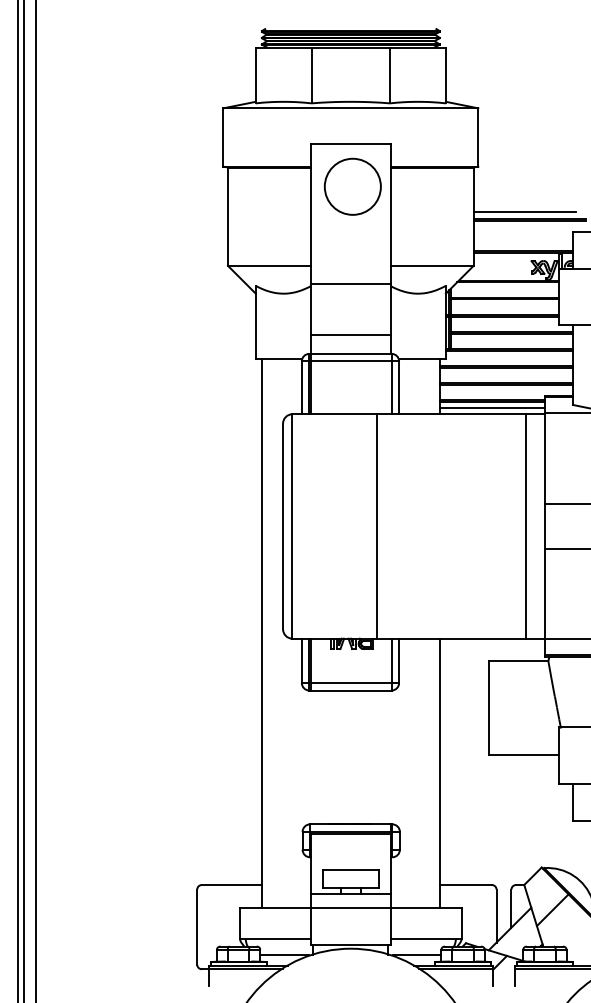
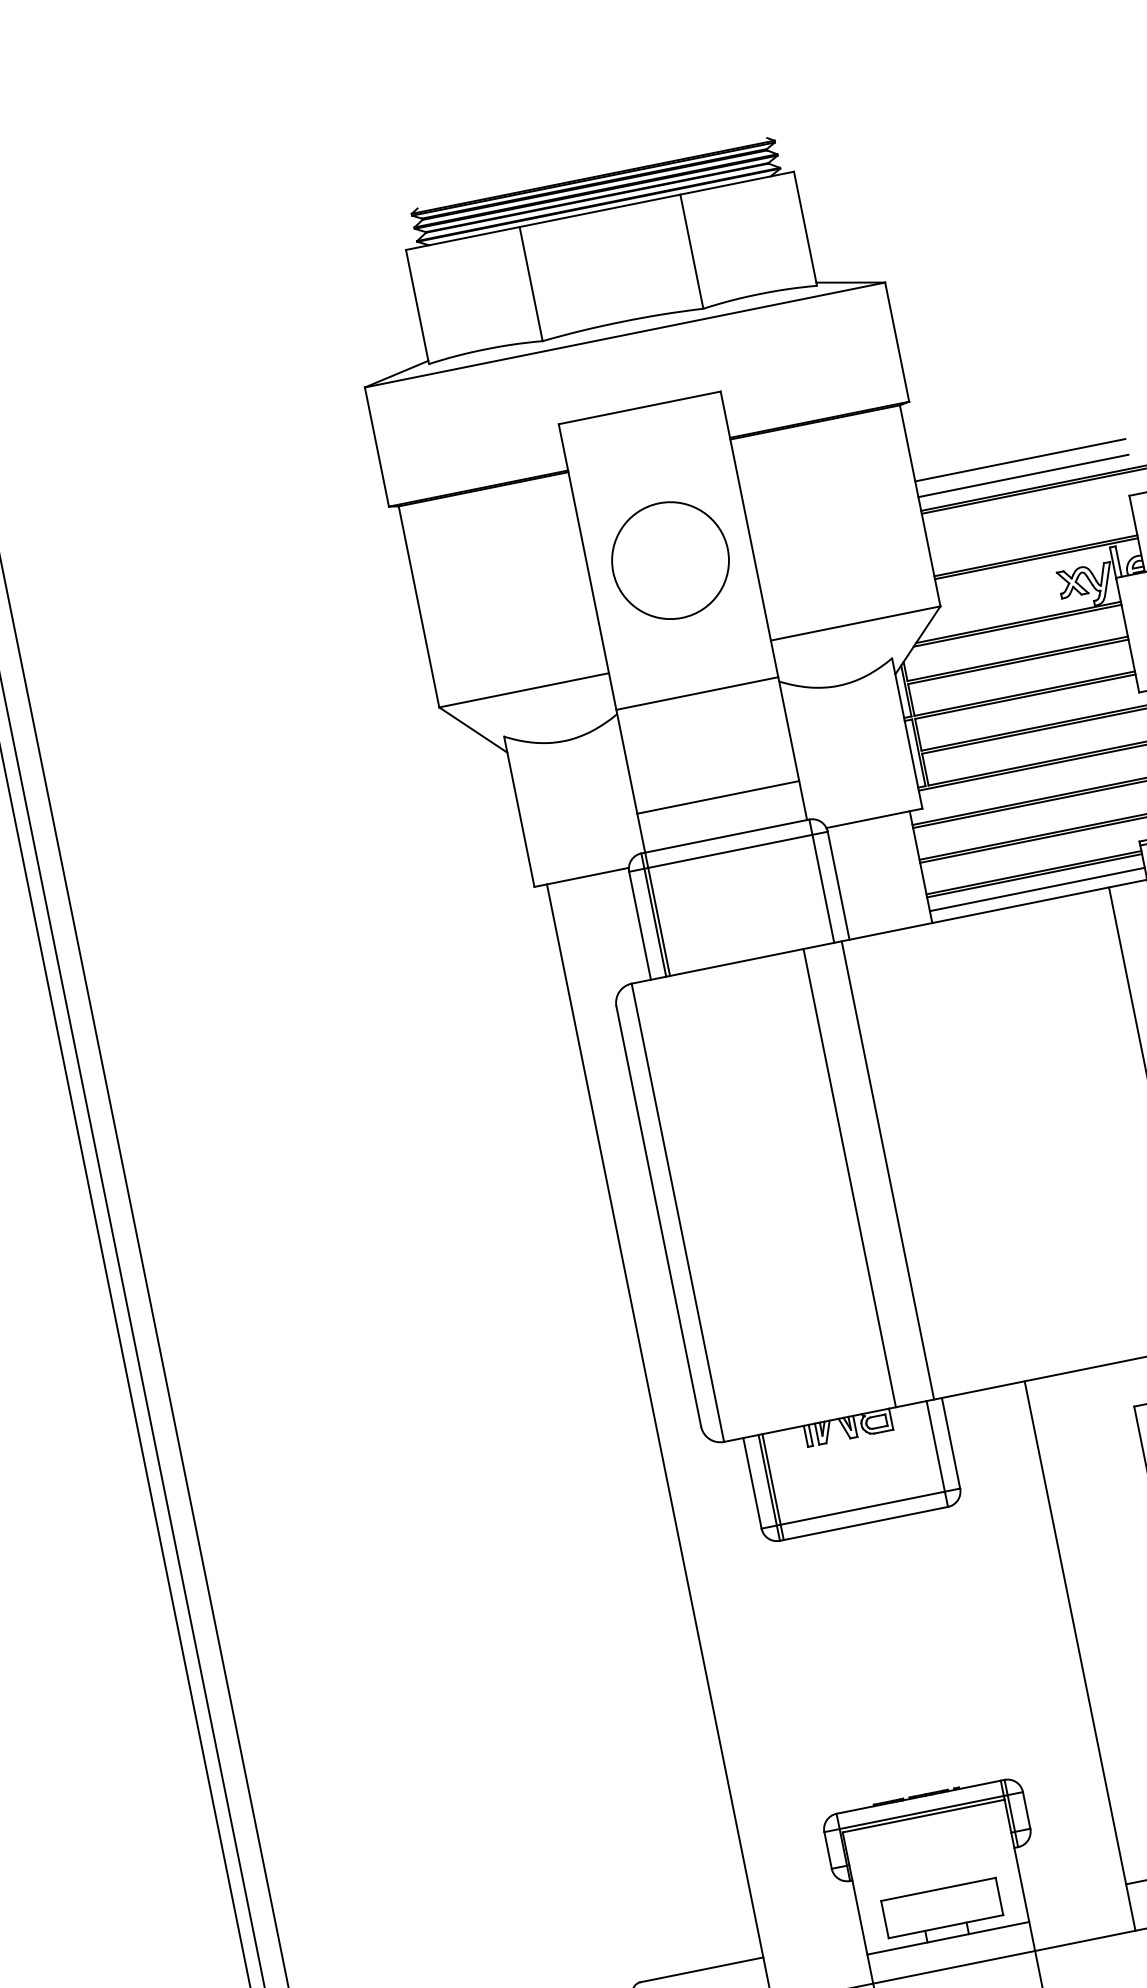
circle: (352, 186) -> (669, 560), moved
line: (524, 204) -> (1019, 459), added
line: (395, 526) -> (888, 1170), added

